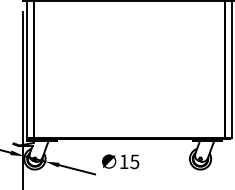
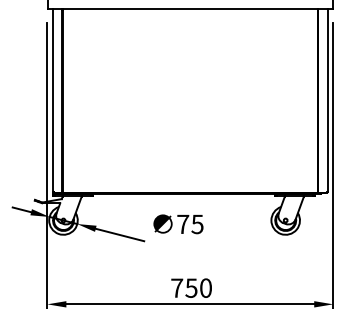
text: (124, 161) -> (183, 223), 15 -> 75

